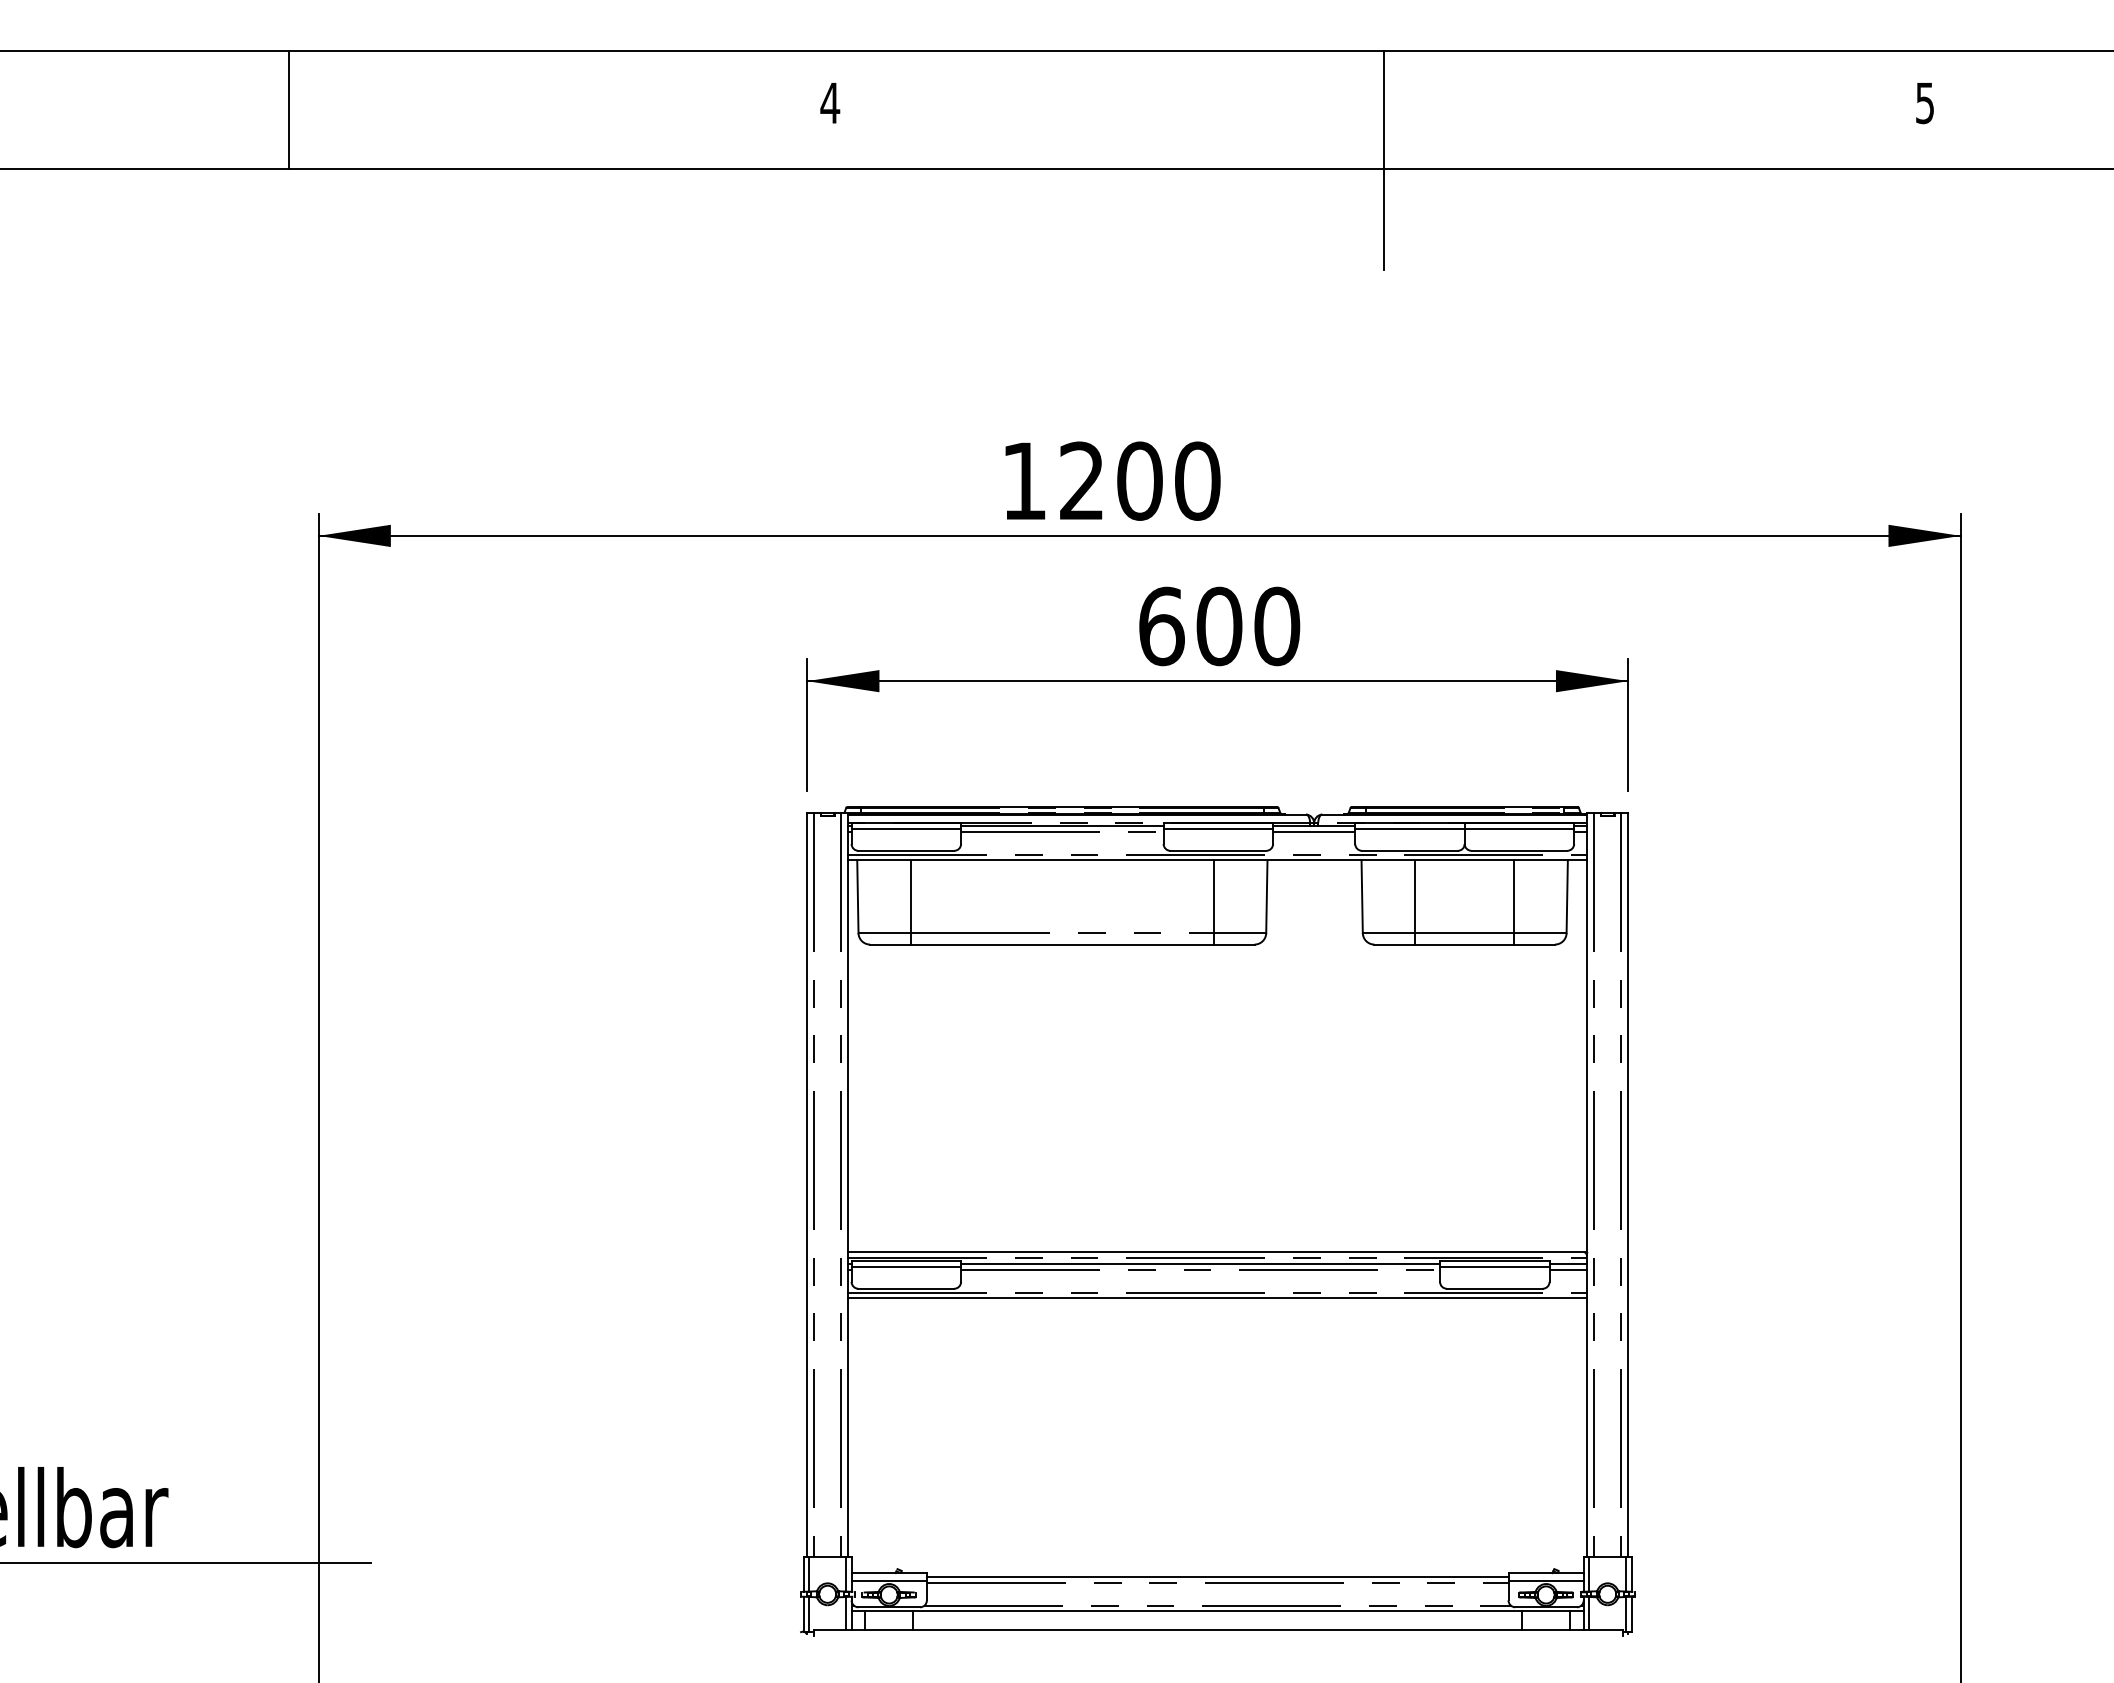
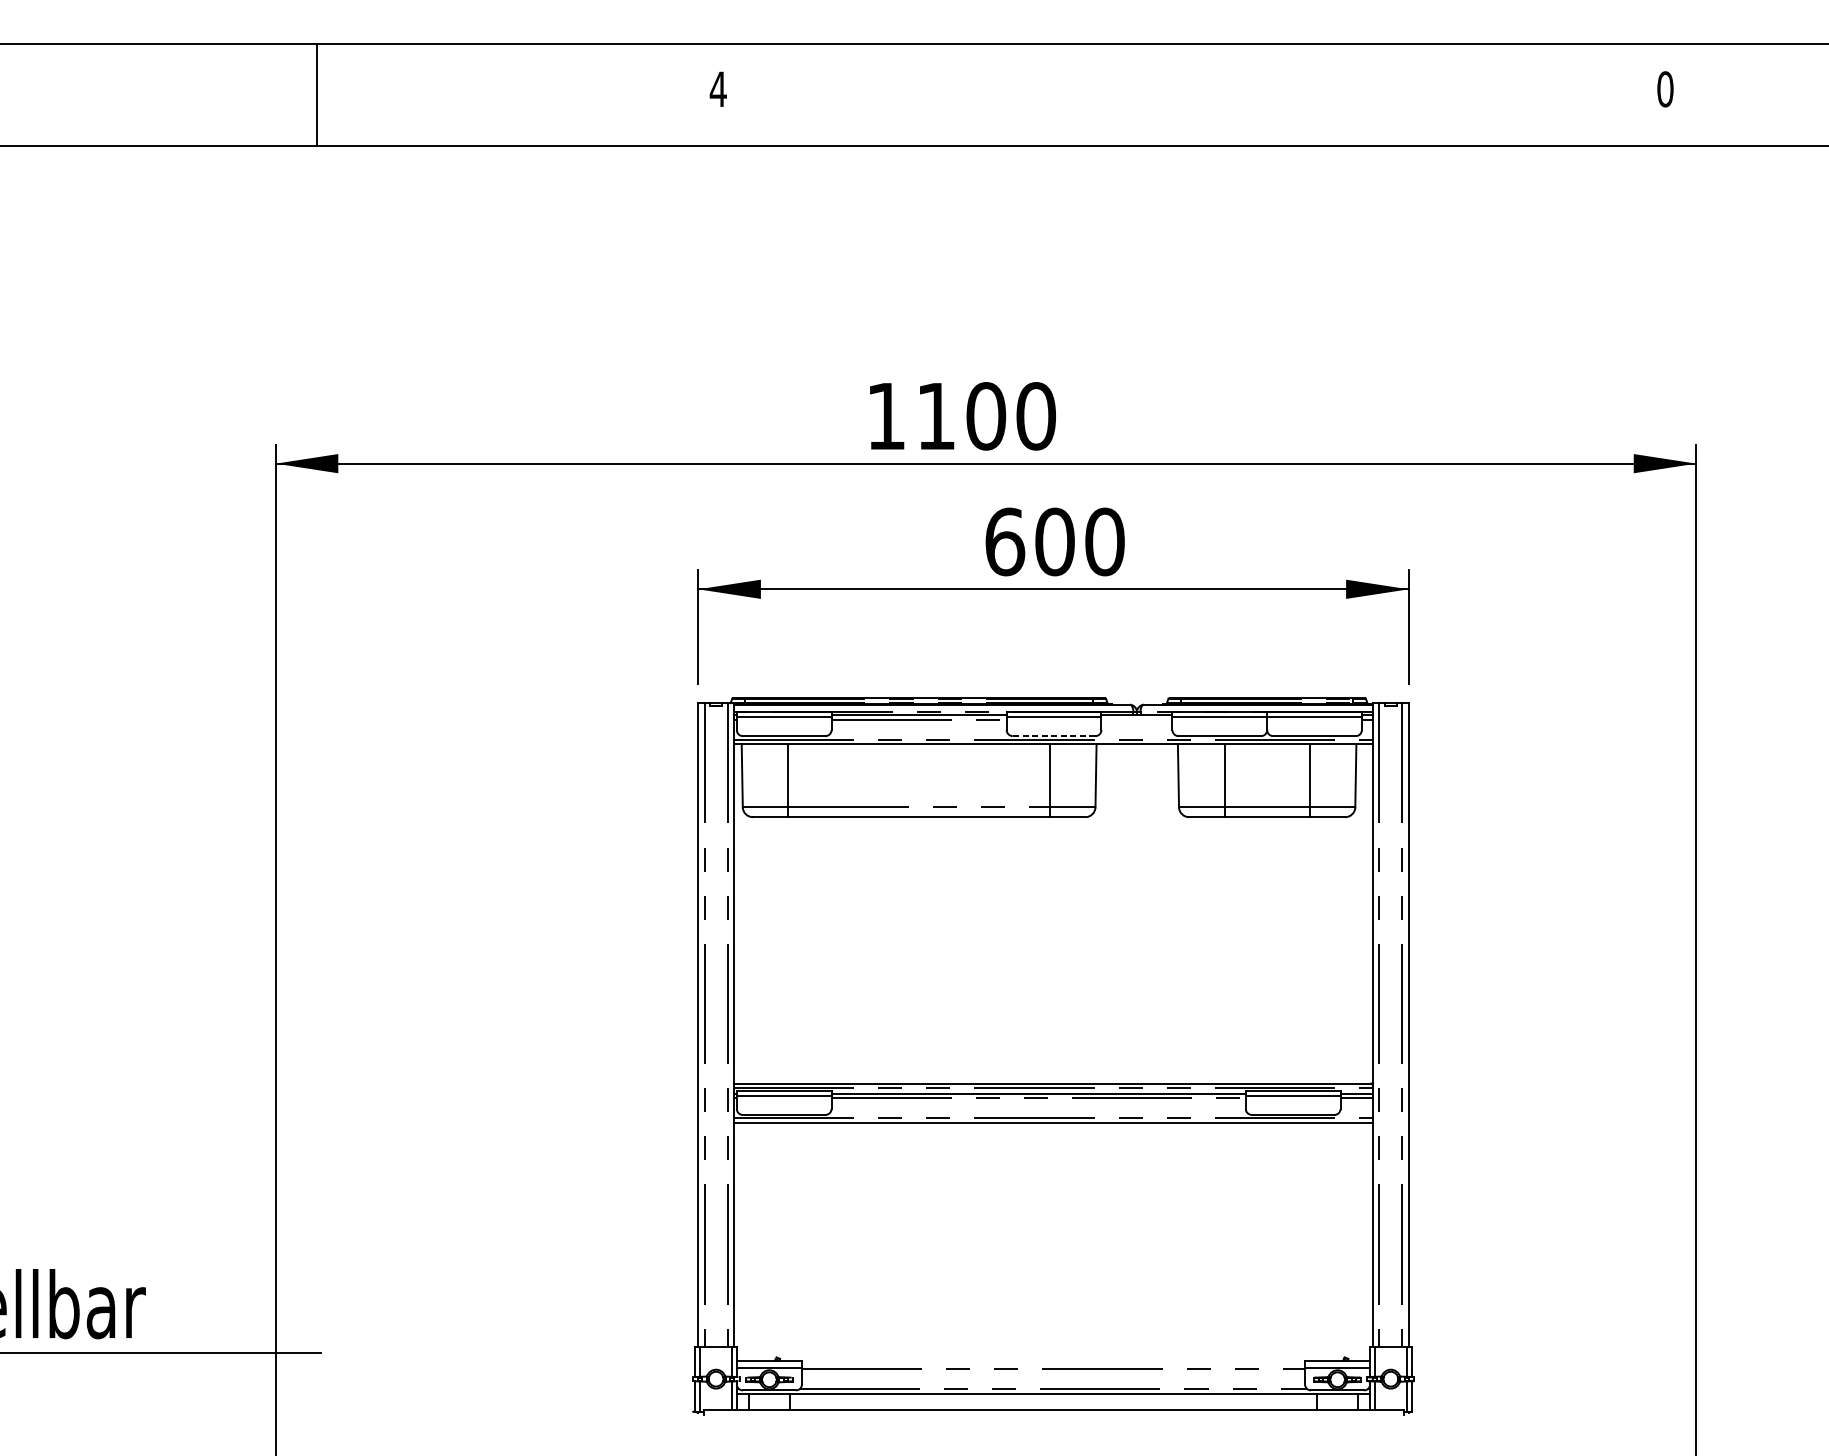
text: (1924, 103) -> (1664, 89), 5 -> 0
line: (289, 109) -> (317, 94), moved
line: (1384, 159) -> (1197, 138), removed
text: (1081, 480) -> (935, 415), 1200 -> 1100
line: (1314, 831) -> (1137, 719), removed
line: (1218, 850) -> (1054, 735), solid -> dashed
line: (1217, 1577) -> (1053, 1364), removed

